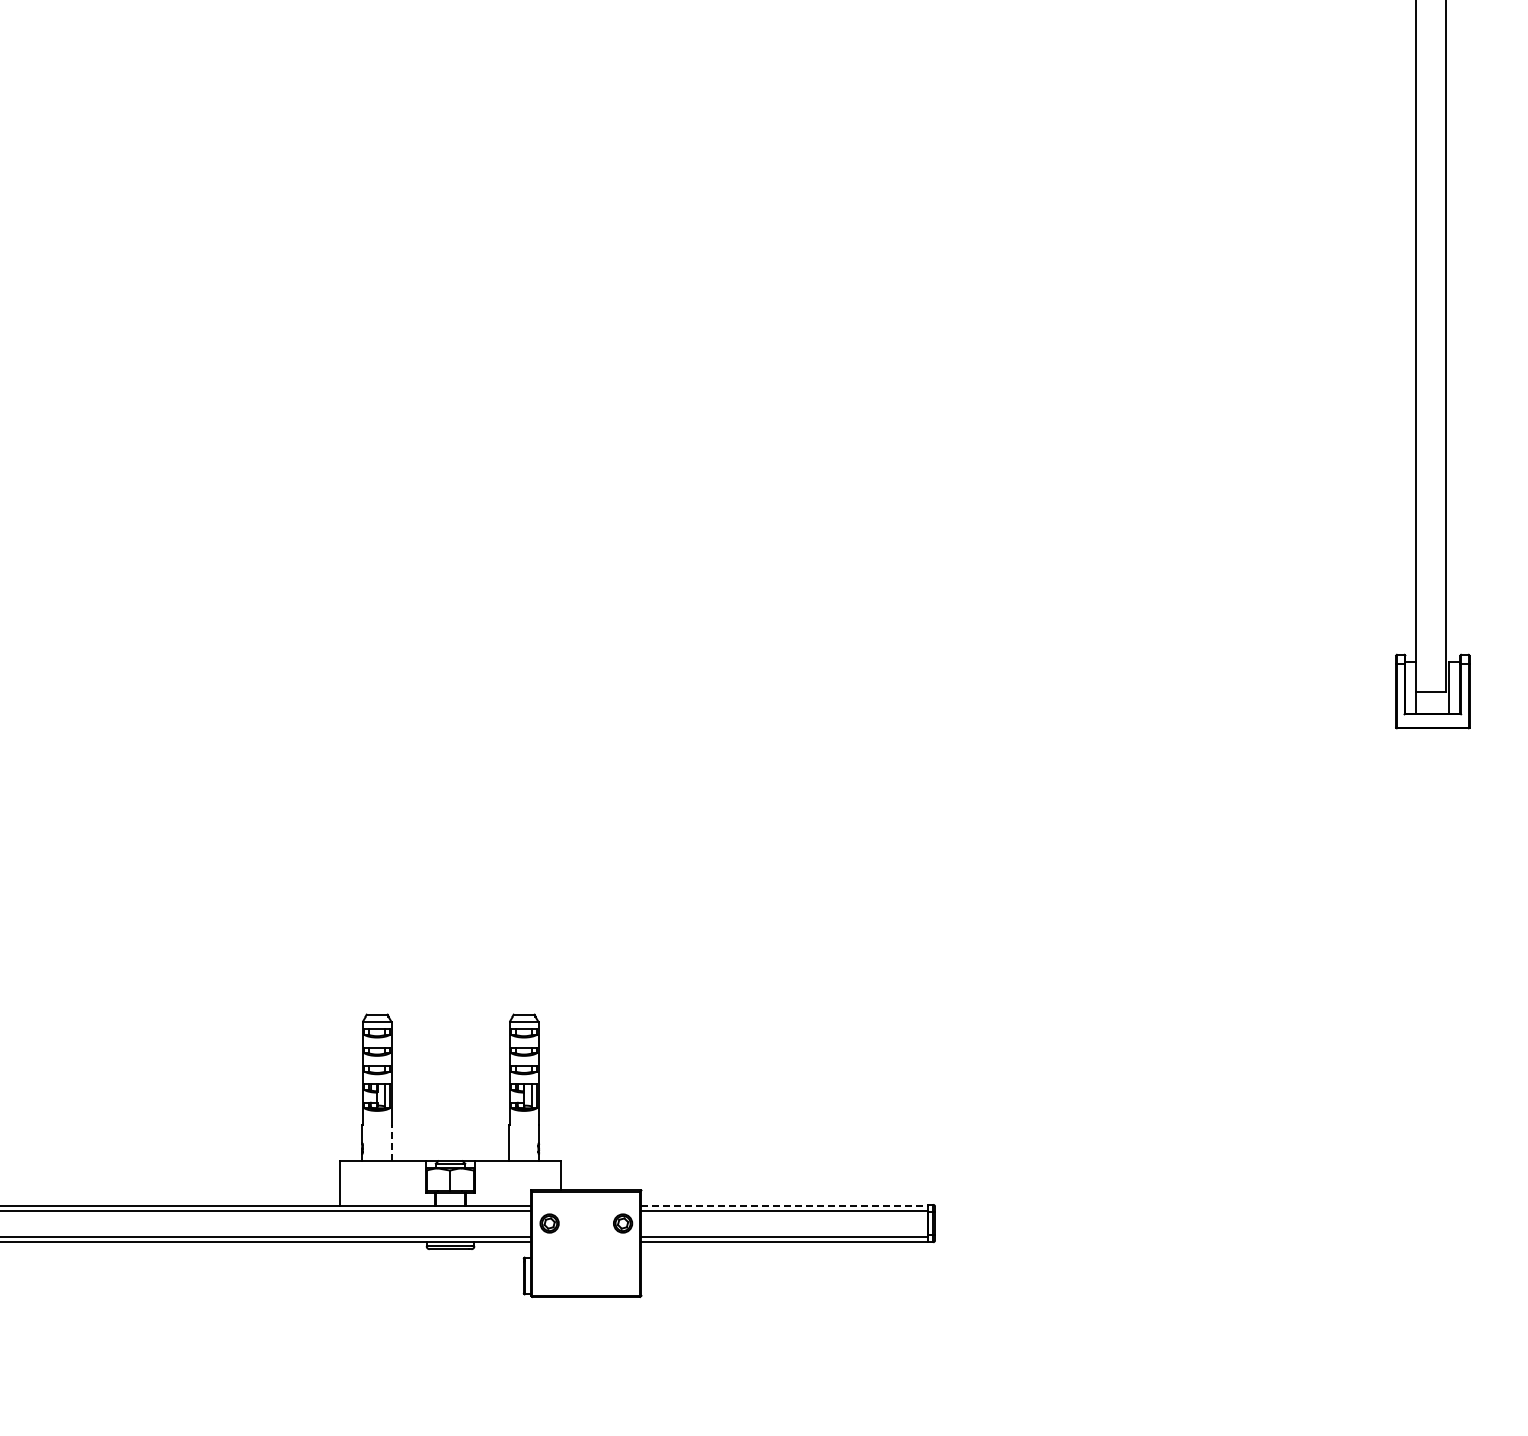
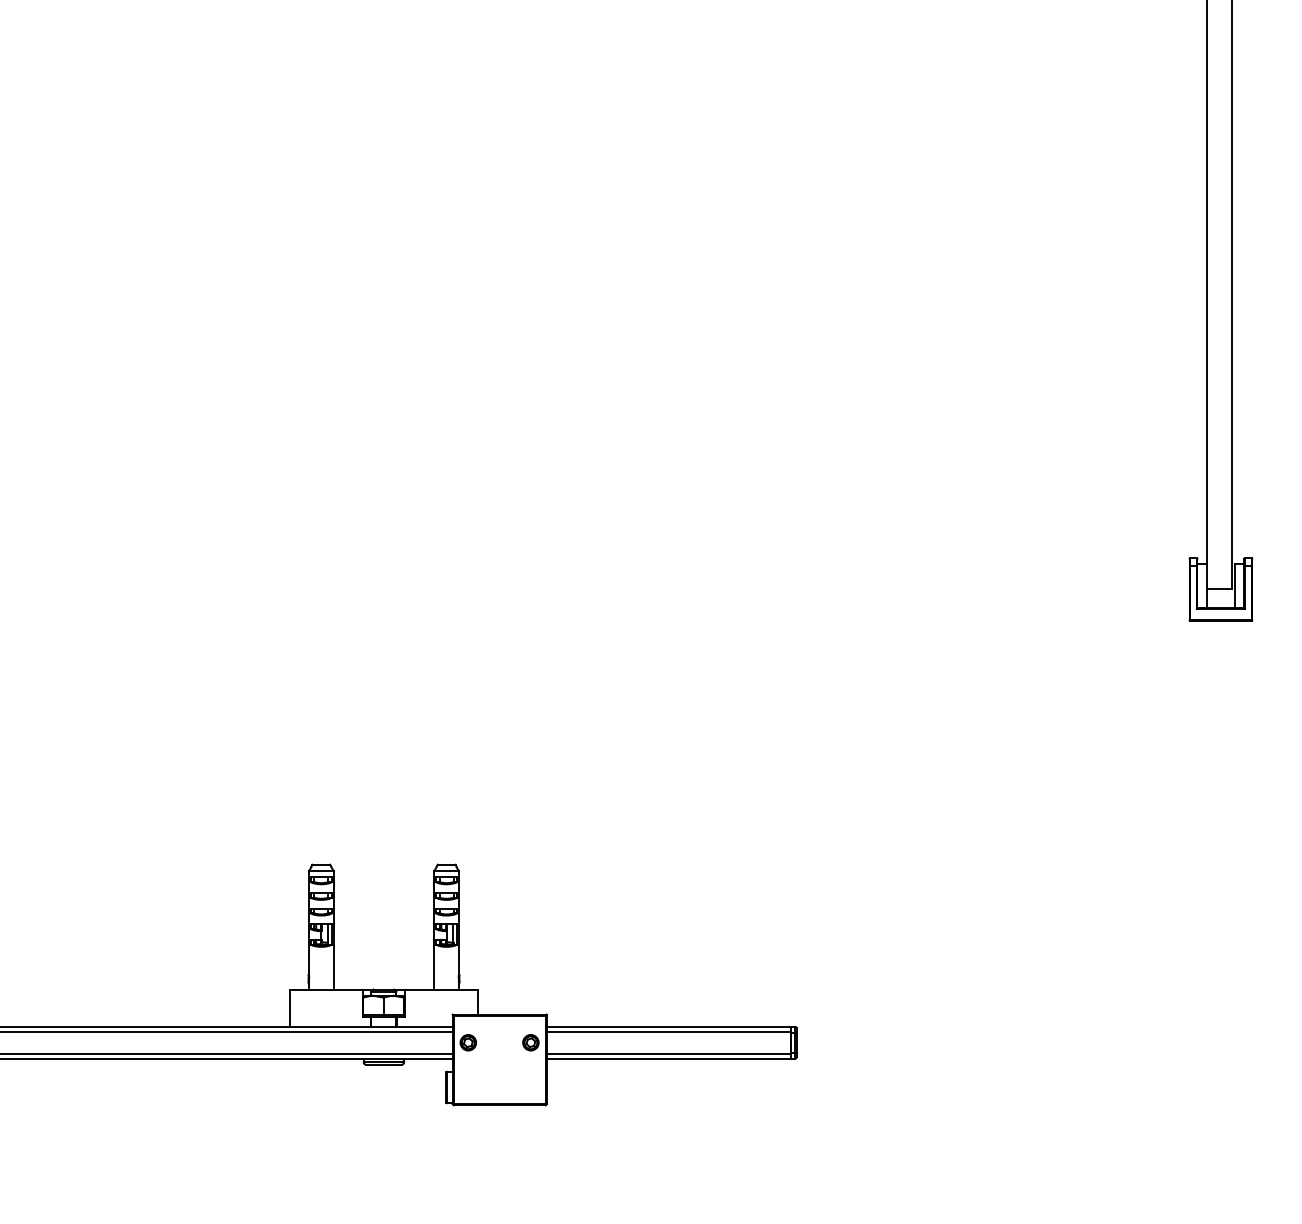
line: (391, 1142) -> (333, 973), dashed -> solid
line: (785, 1205) -> (669, 1027), dashed -> solid

